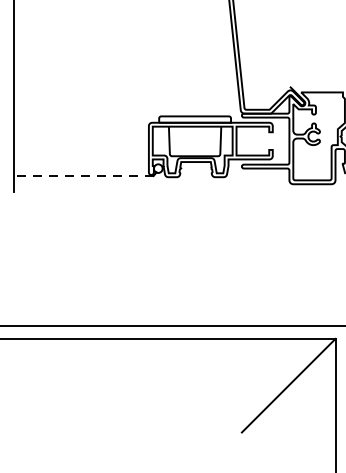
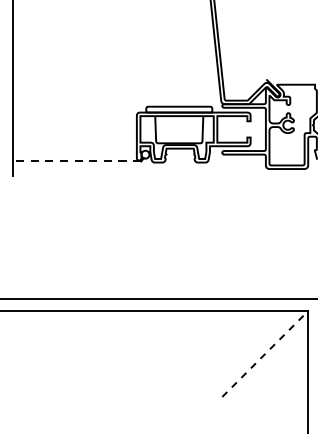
line: (288, 385) -> (265, 353), solid -> dashed

